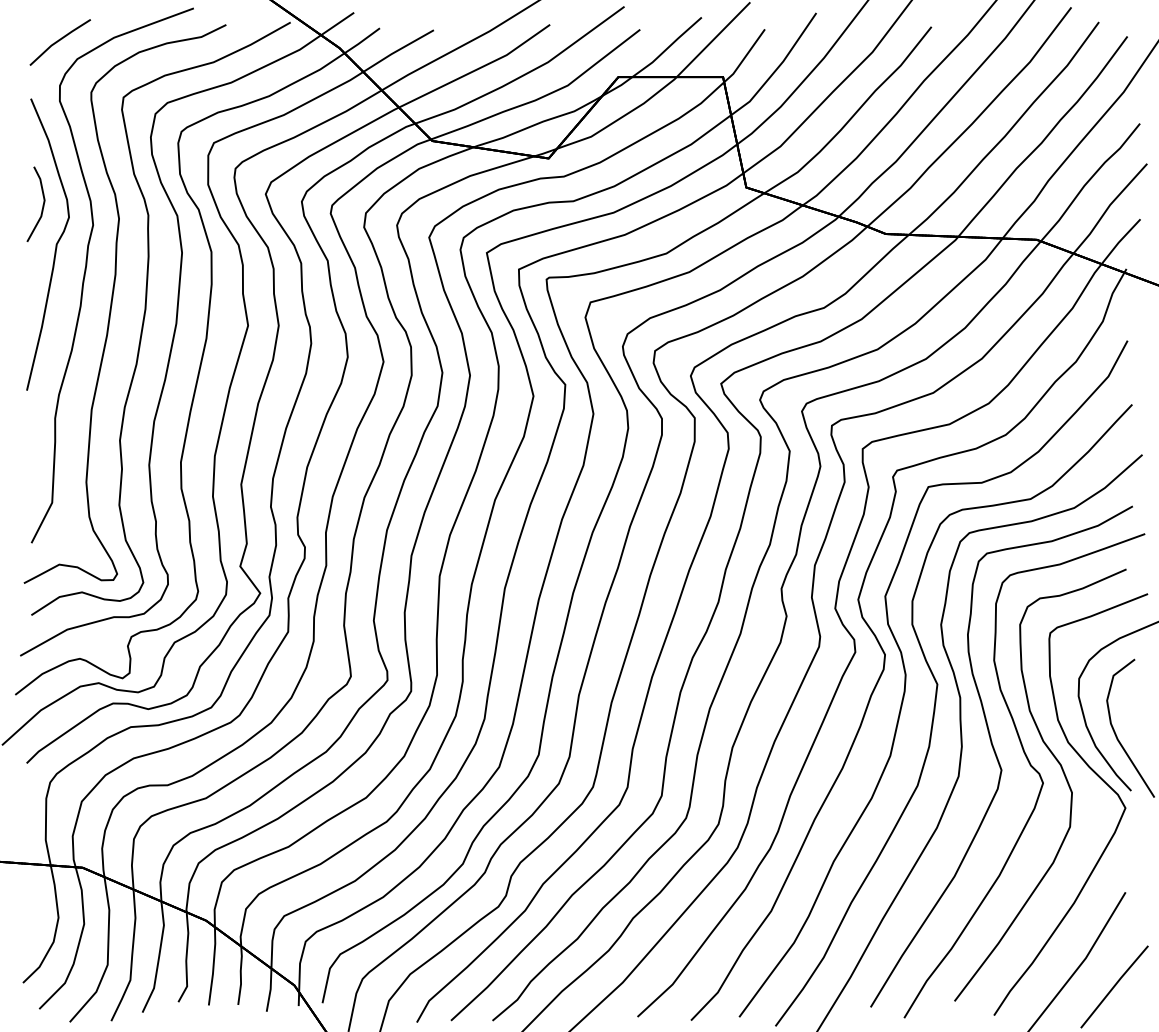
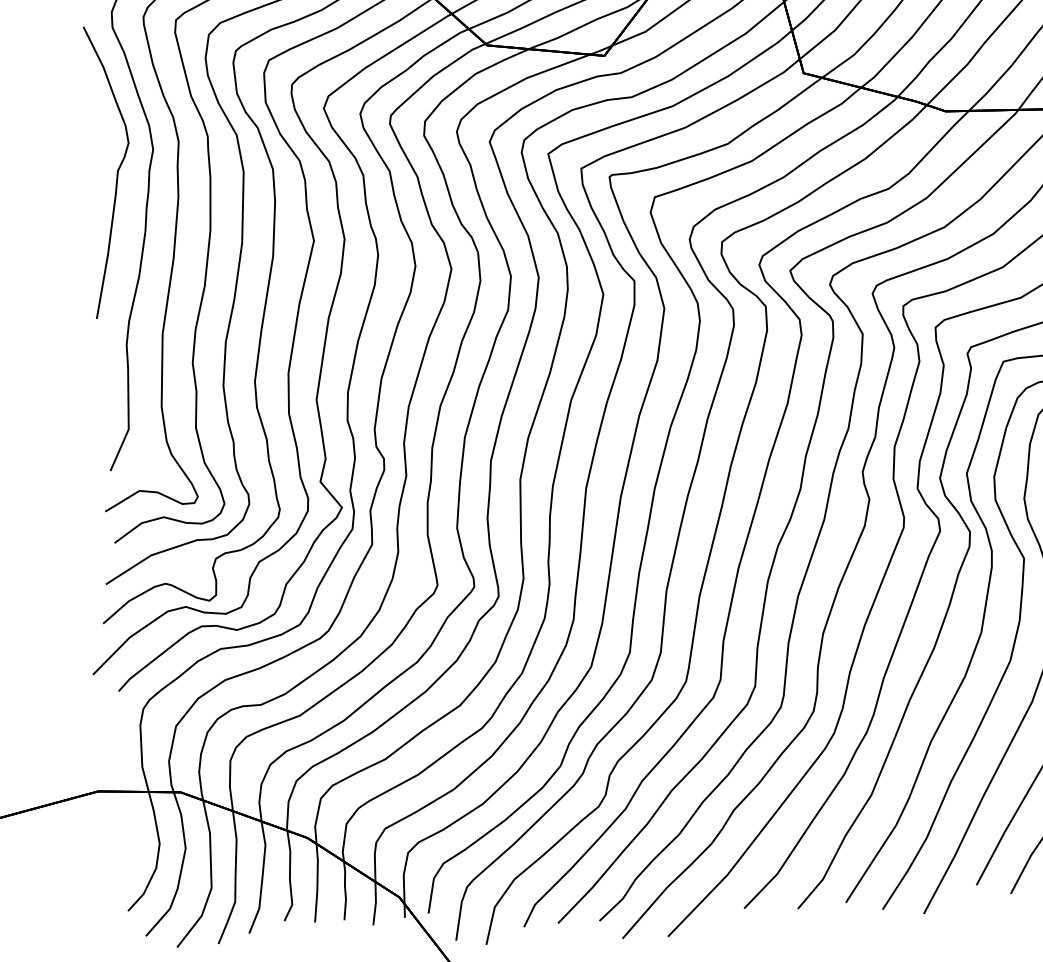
part: (42, 204) -> (101, 131), removed

